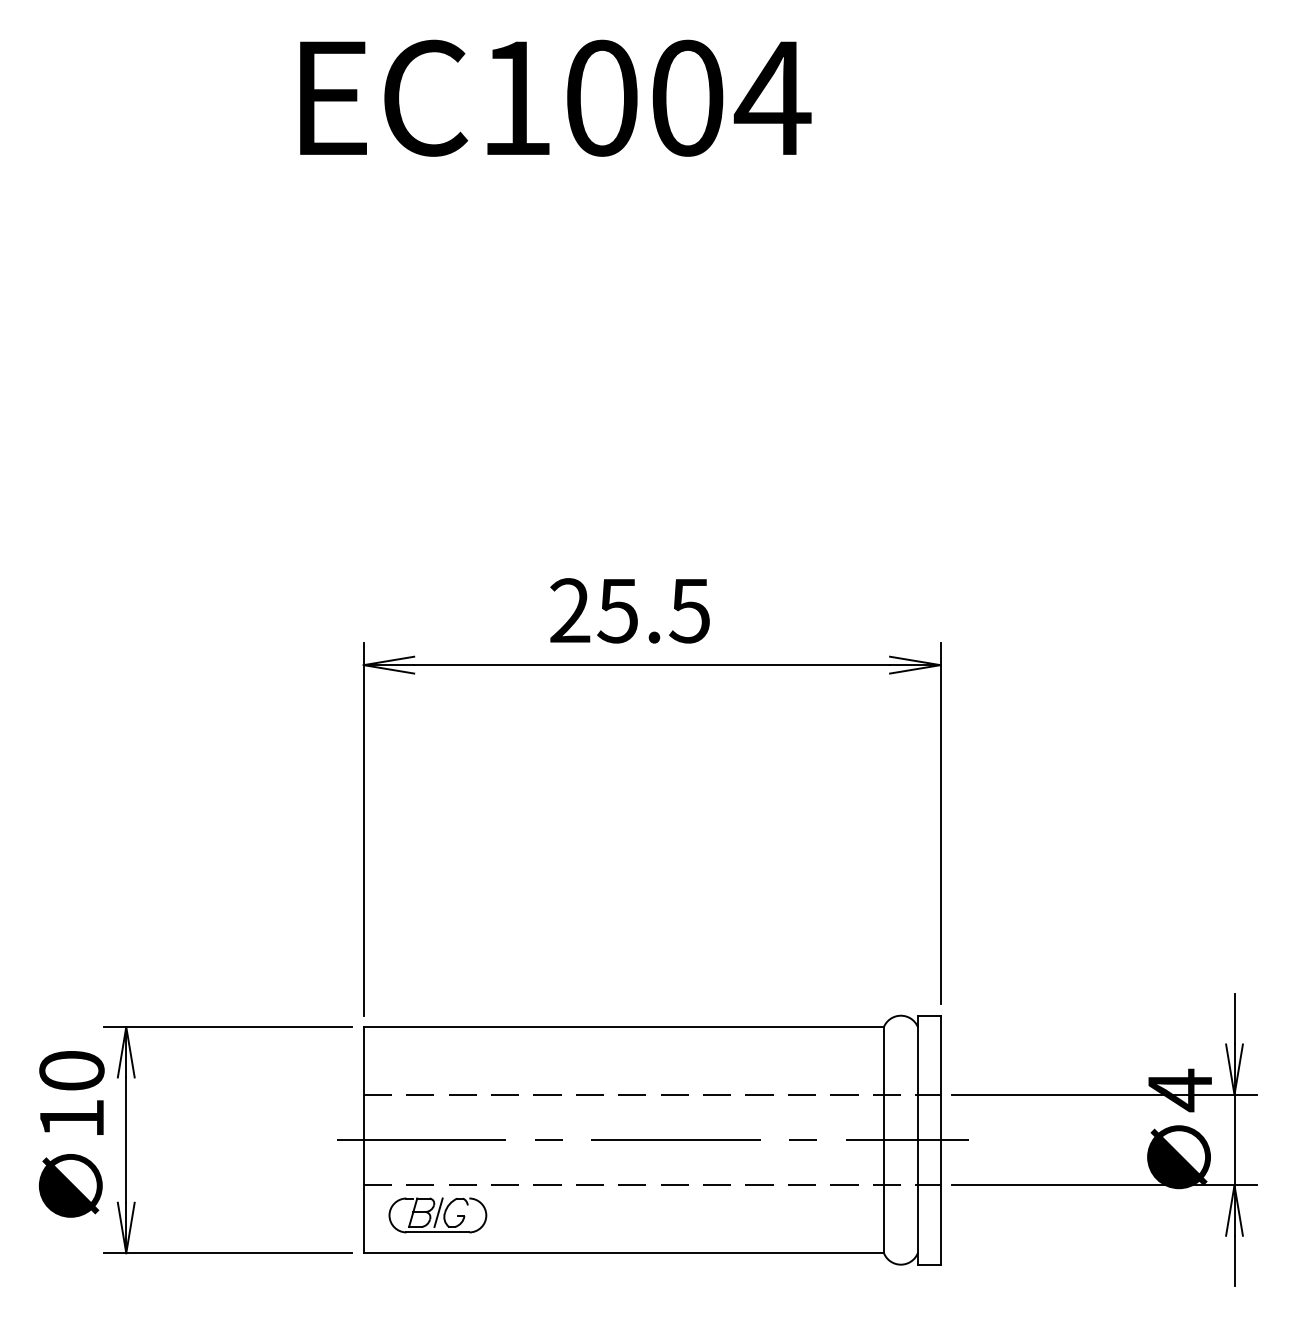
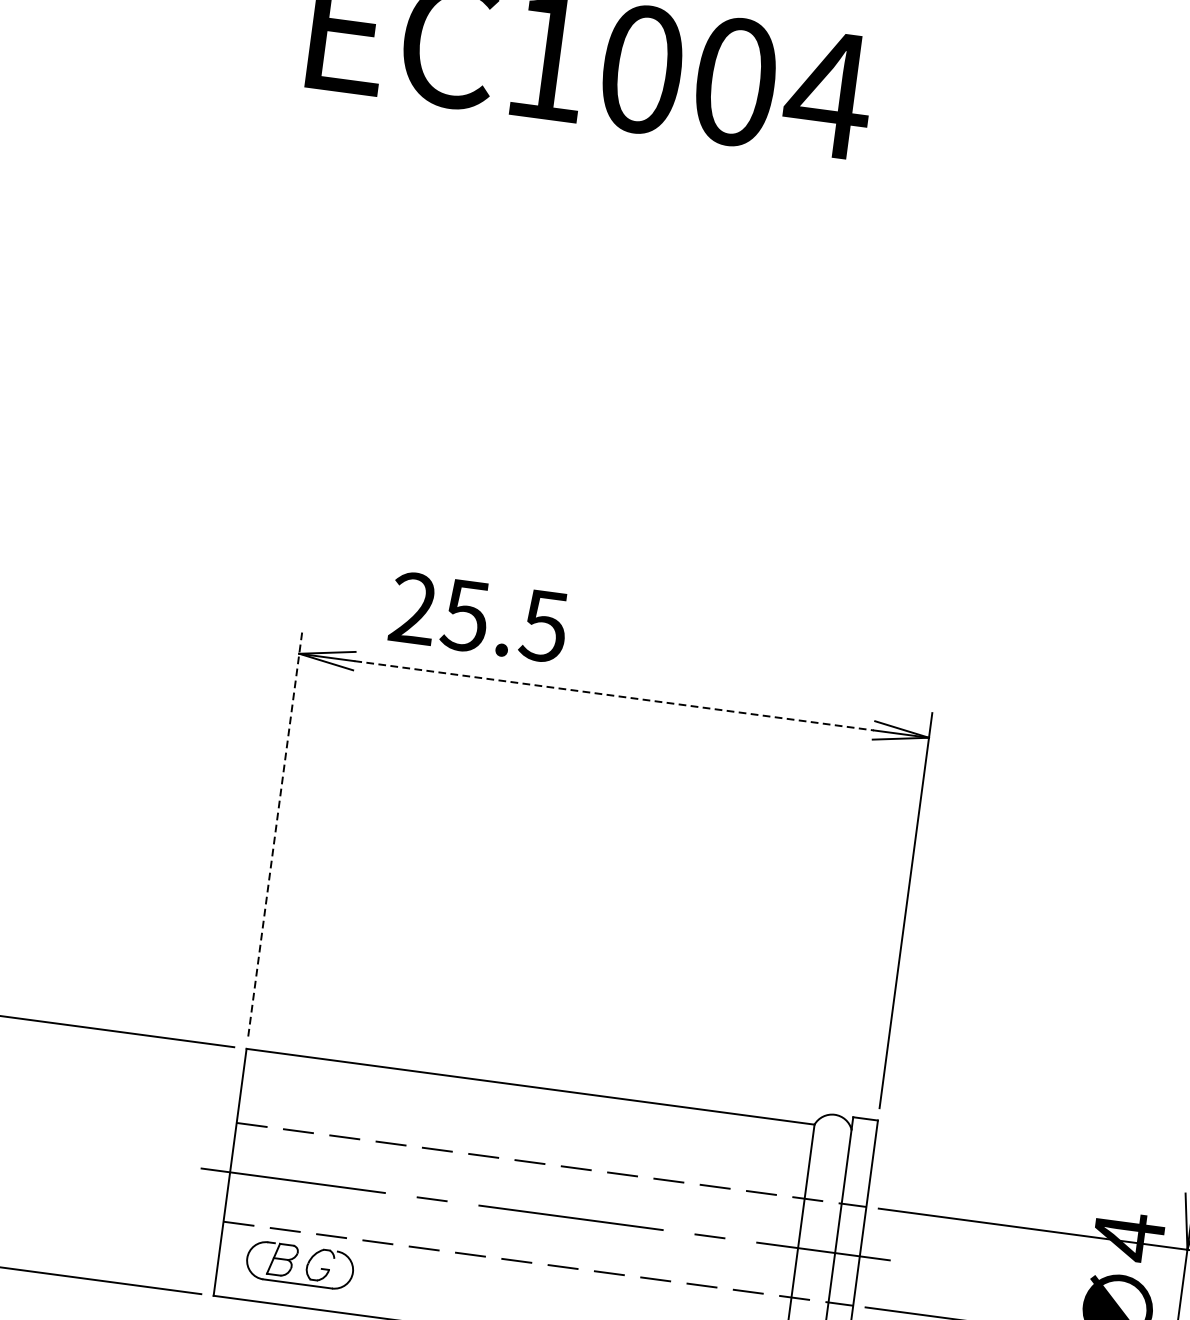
text: (629, 610) -> (478, 616), moved
line: (652, 665) -> (614, 696), solid -> dashed
line: (363, 829) -> (275, 833), solid -> dashed
line: (438, 1212) -> (301, 1262), removed

